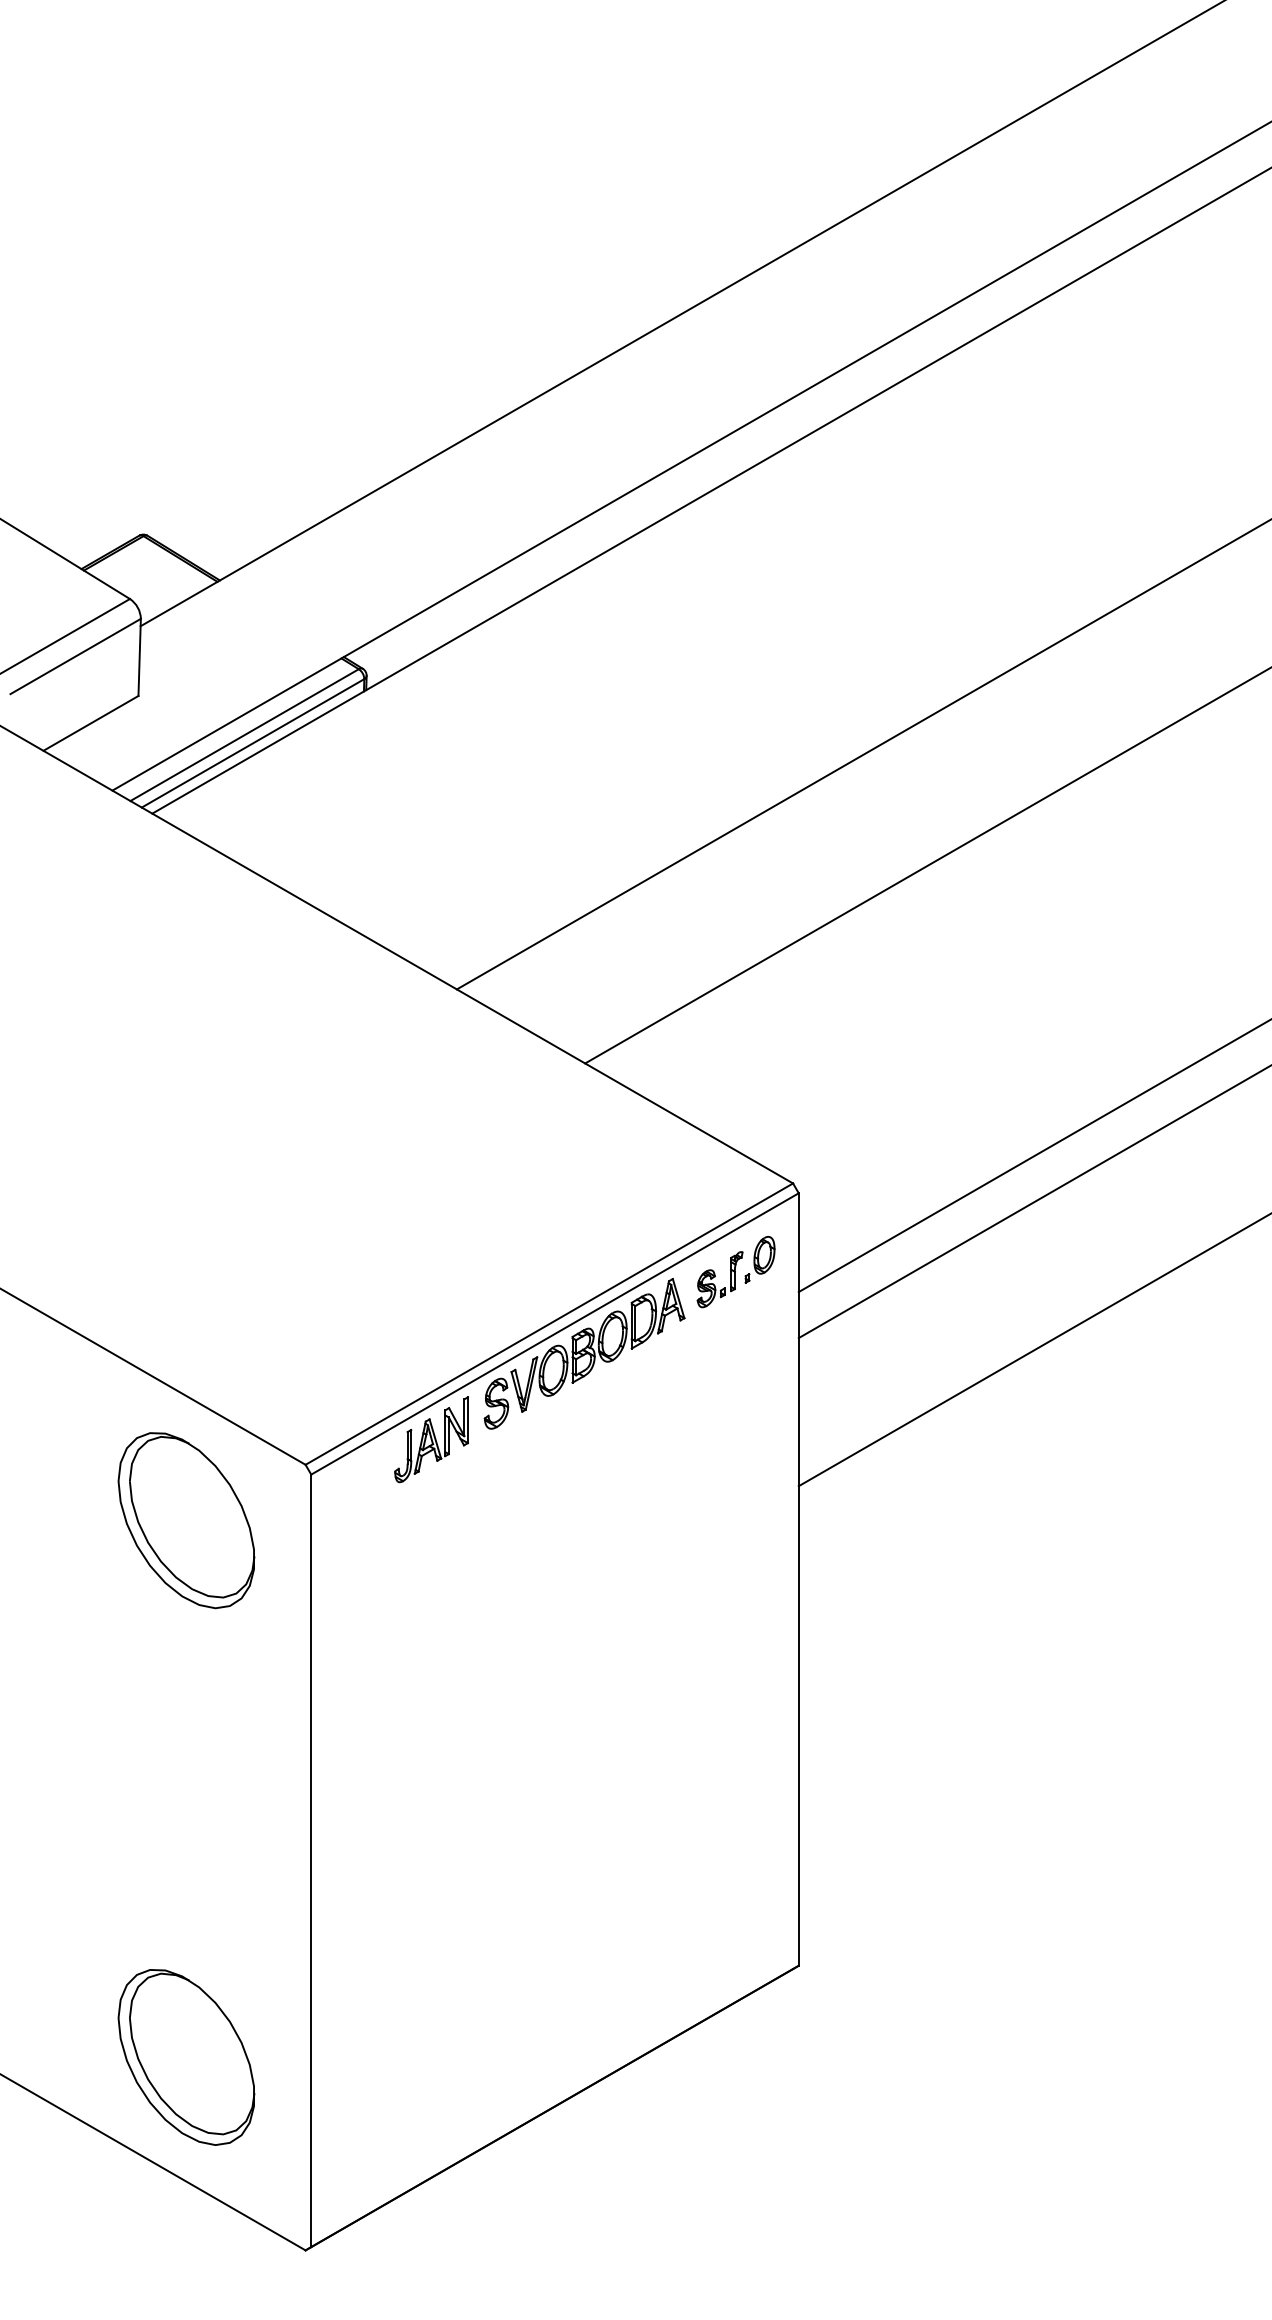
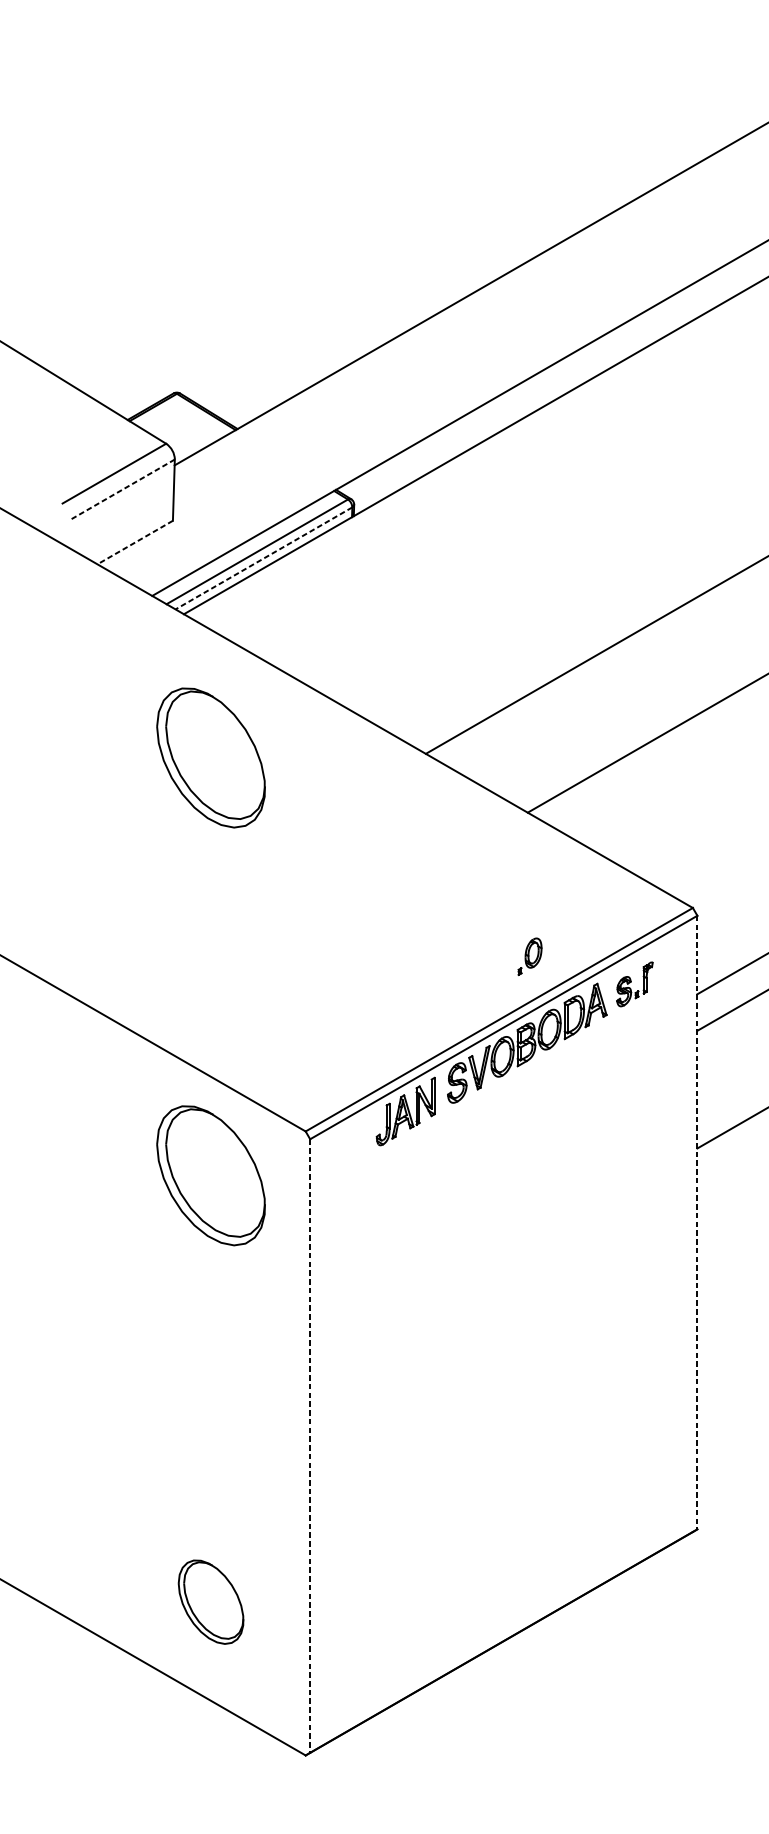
line: (75, 656) -> (122, 489), solid -> dashed
line: (90, 723) -> (134, 542), solid -> dashed
line: (252, 743) -> (263, 558), solid -> dashed
part: (186, 994) -> (211, 757), added
part: (759, 1259) -> (529, 956), moved
line: (798, 1580) -> (697, 1223), solid -> dashed
line: (311, 1861) -> (310, 1446), solid -> dashed
part: (186, 2057) -> (211, 1602), size x0.6

